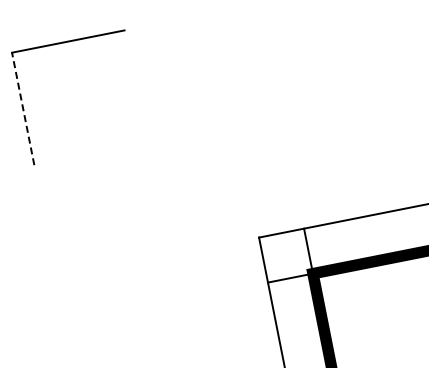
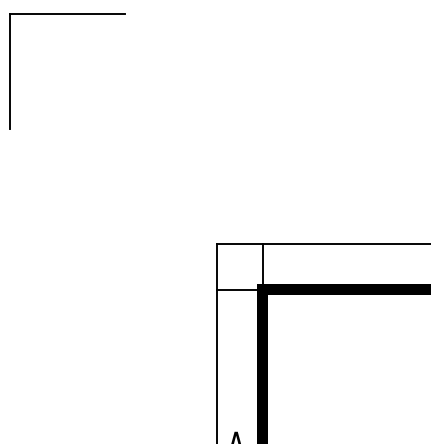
line: (23, 108) -> (10, 71), dashed -> solid

